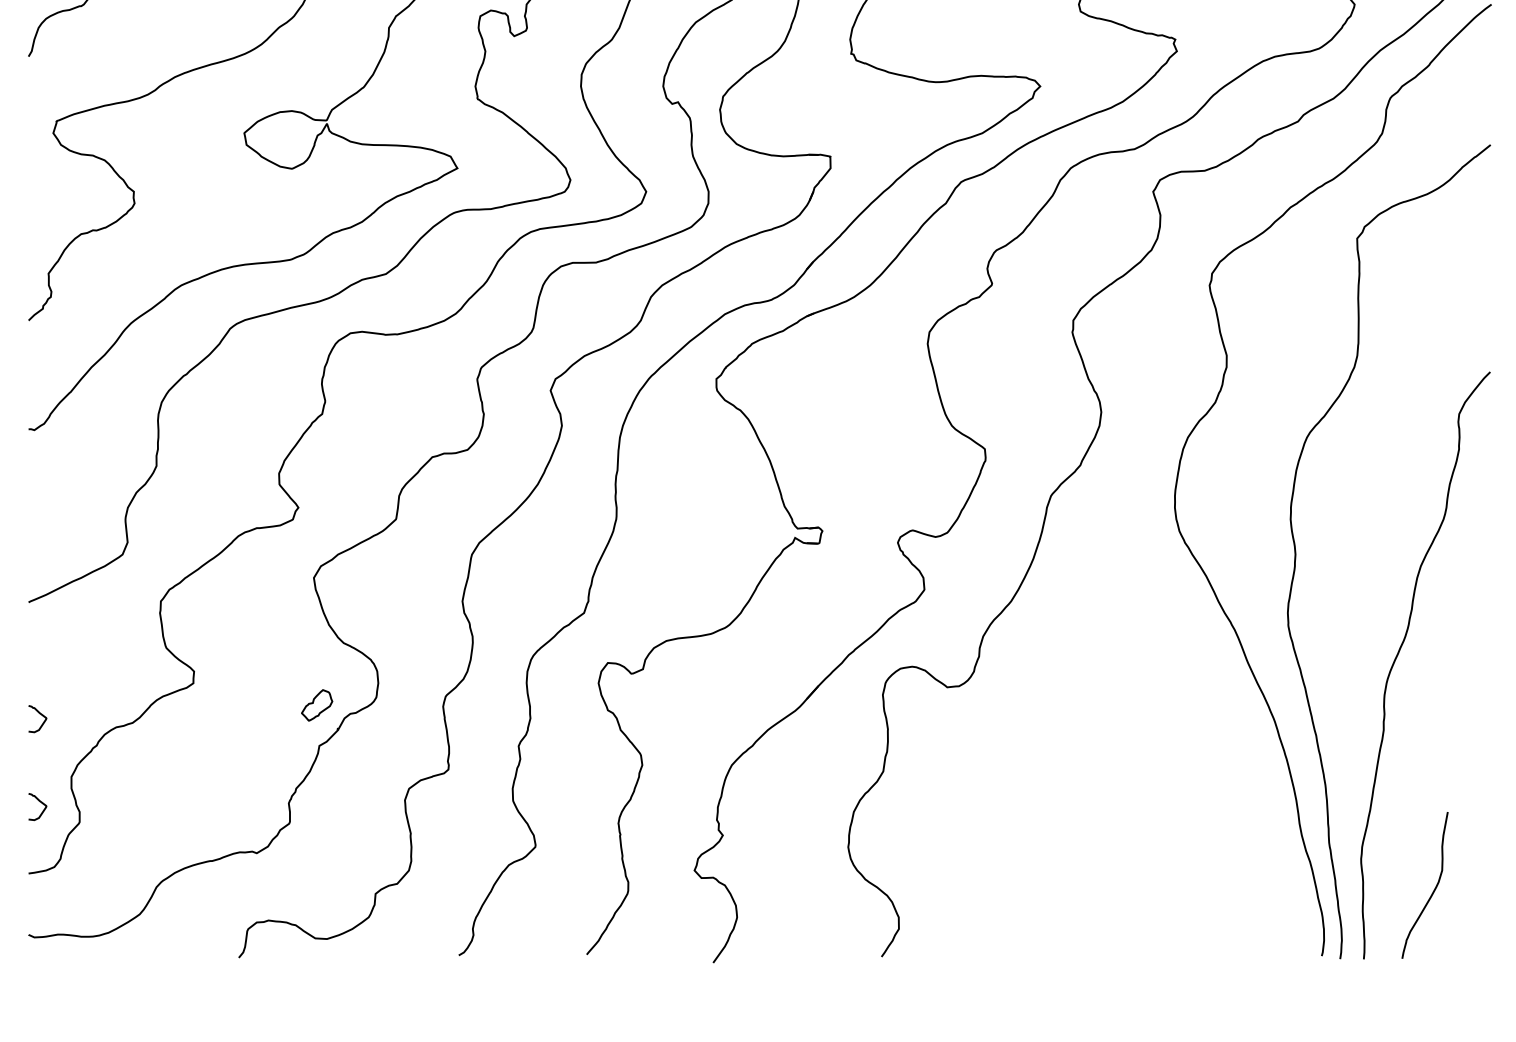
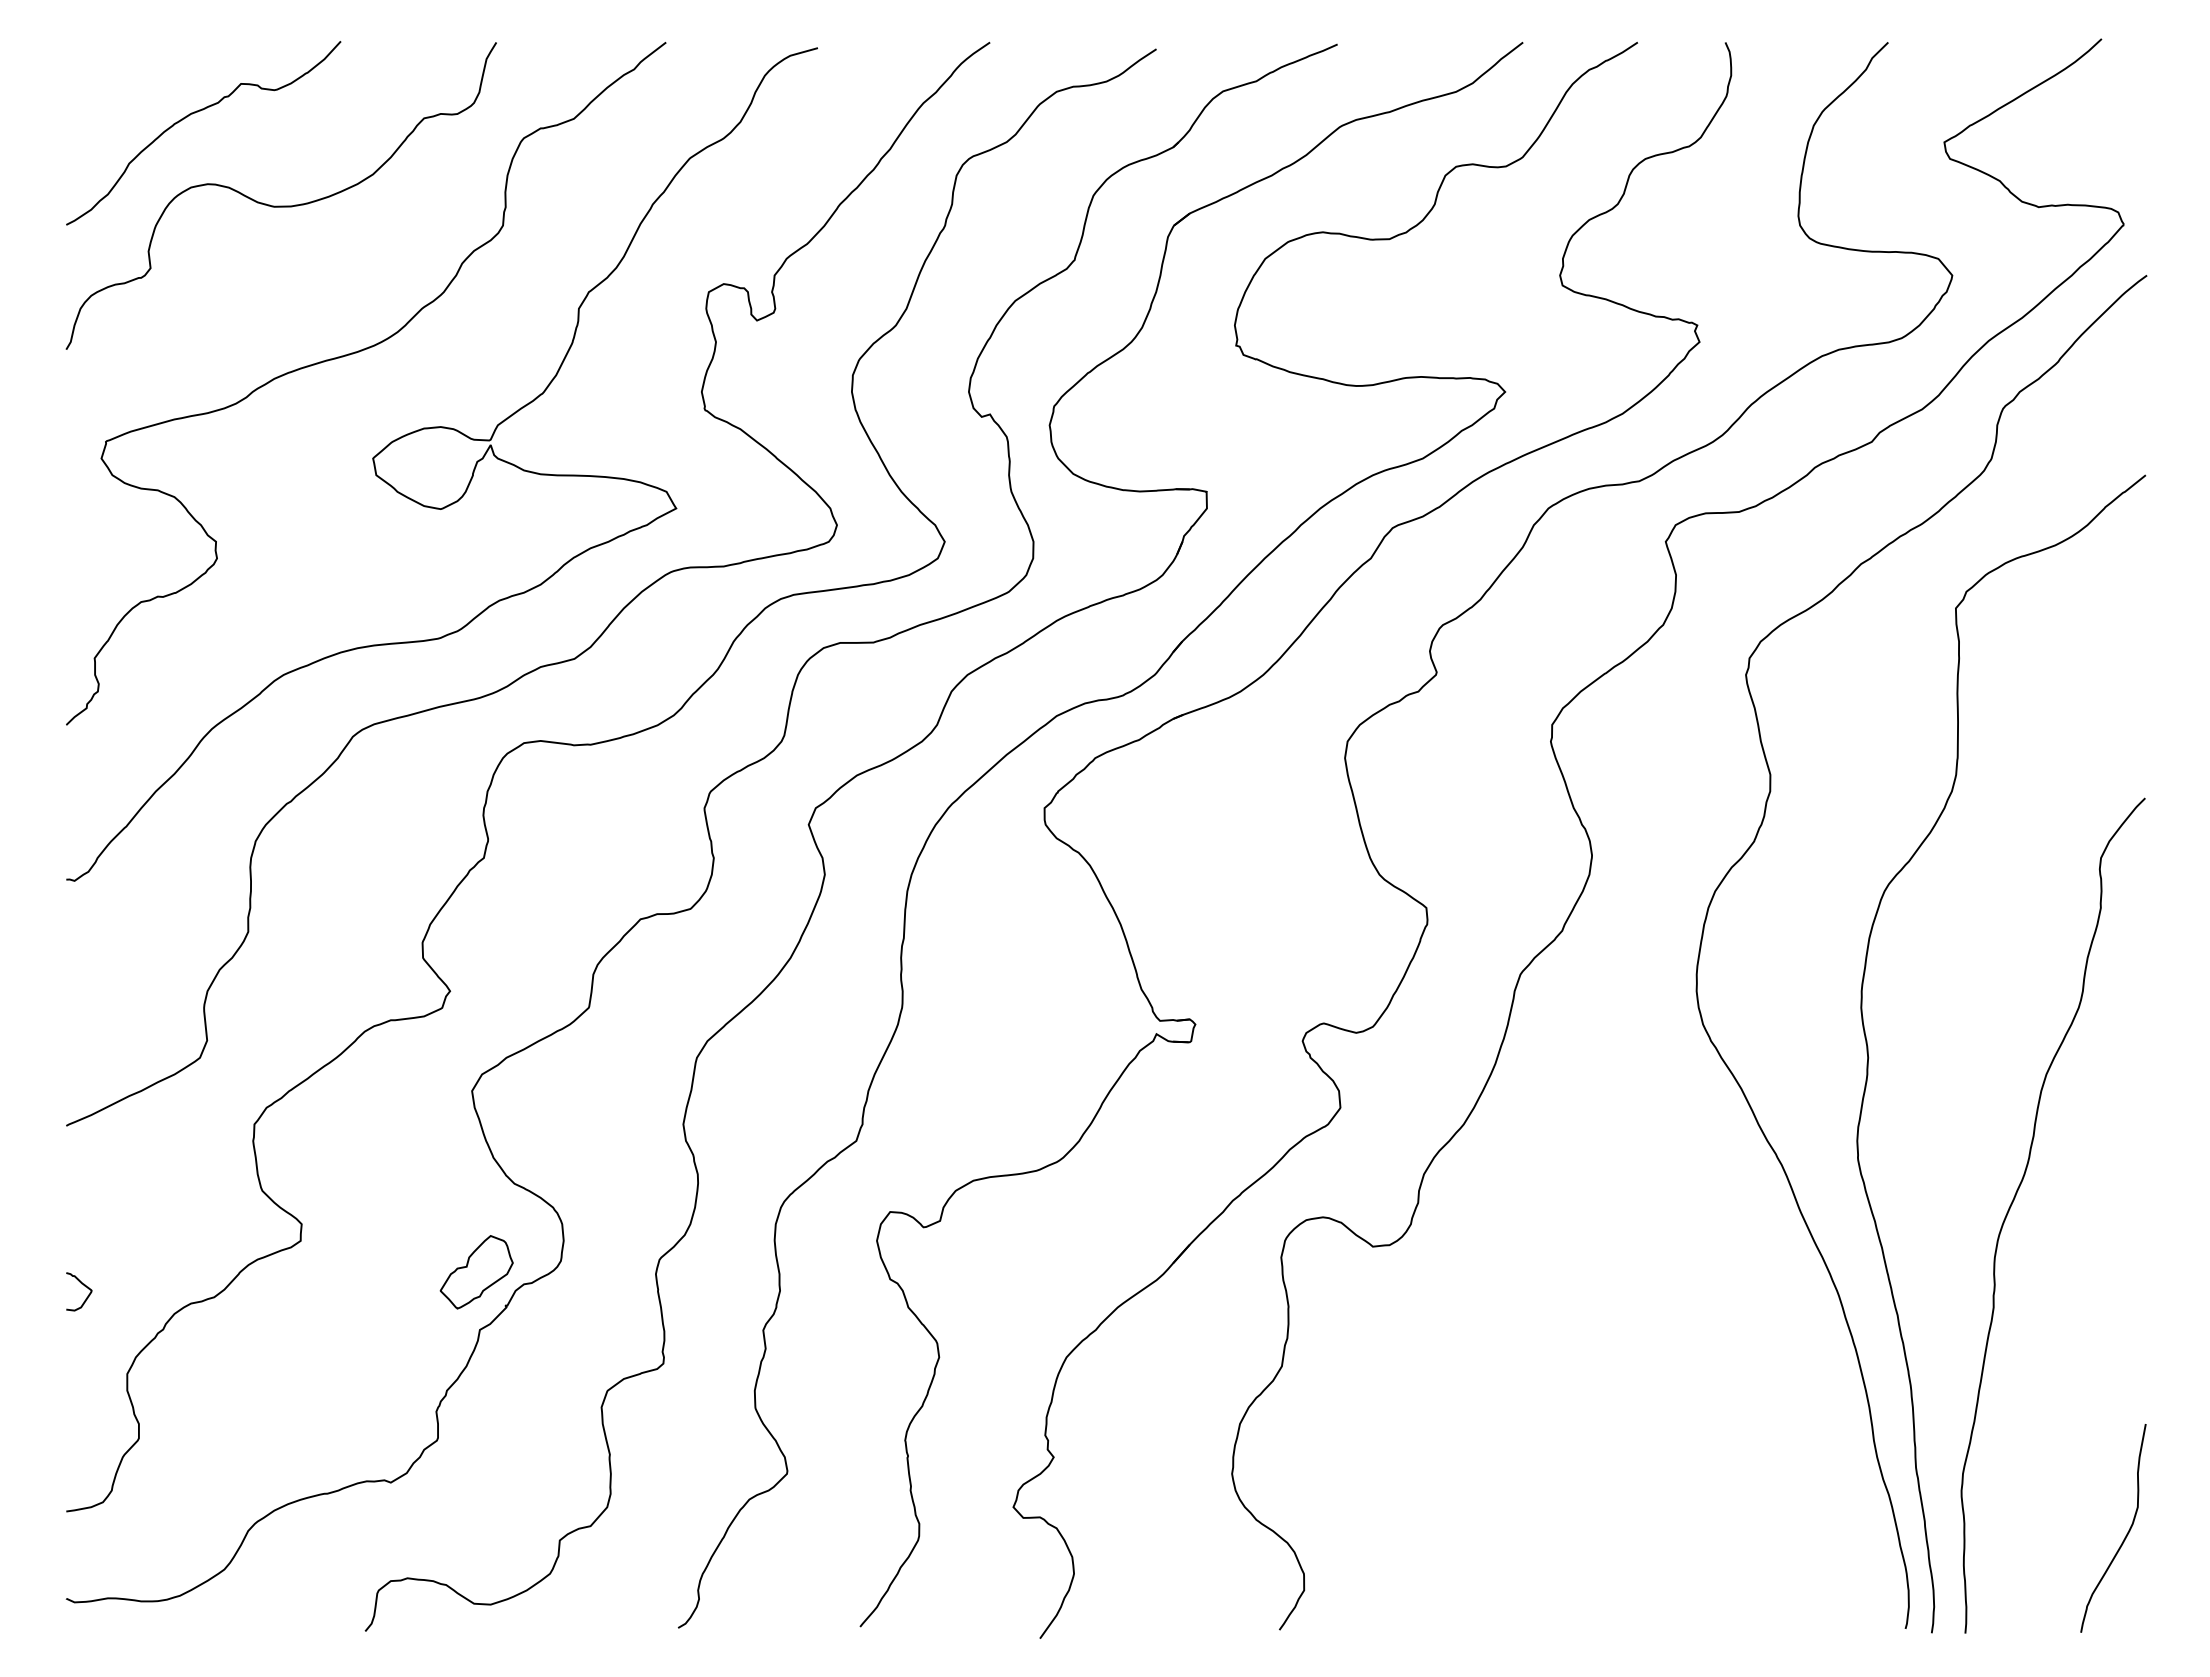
part: (317, 705) -> (476, 1272), size x1.67
curve: (41, 803) -> (84, 1411), removed
curve: (1433, 890) -> (2125, 1535), moved

